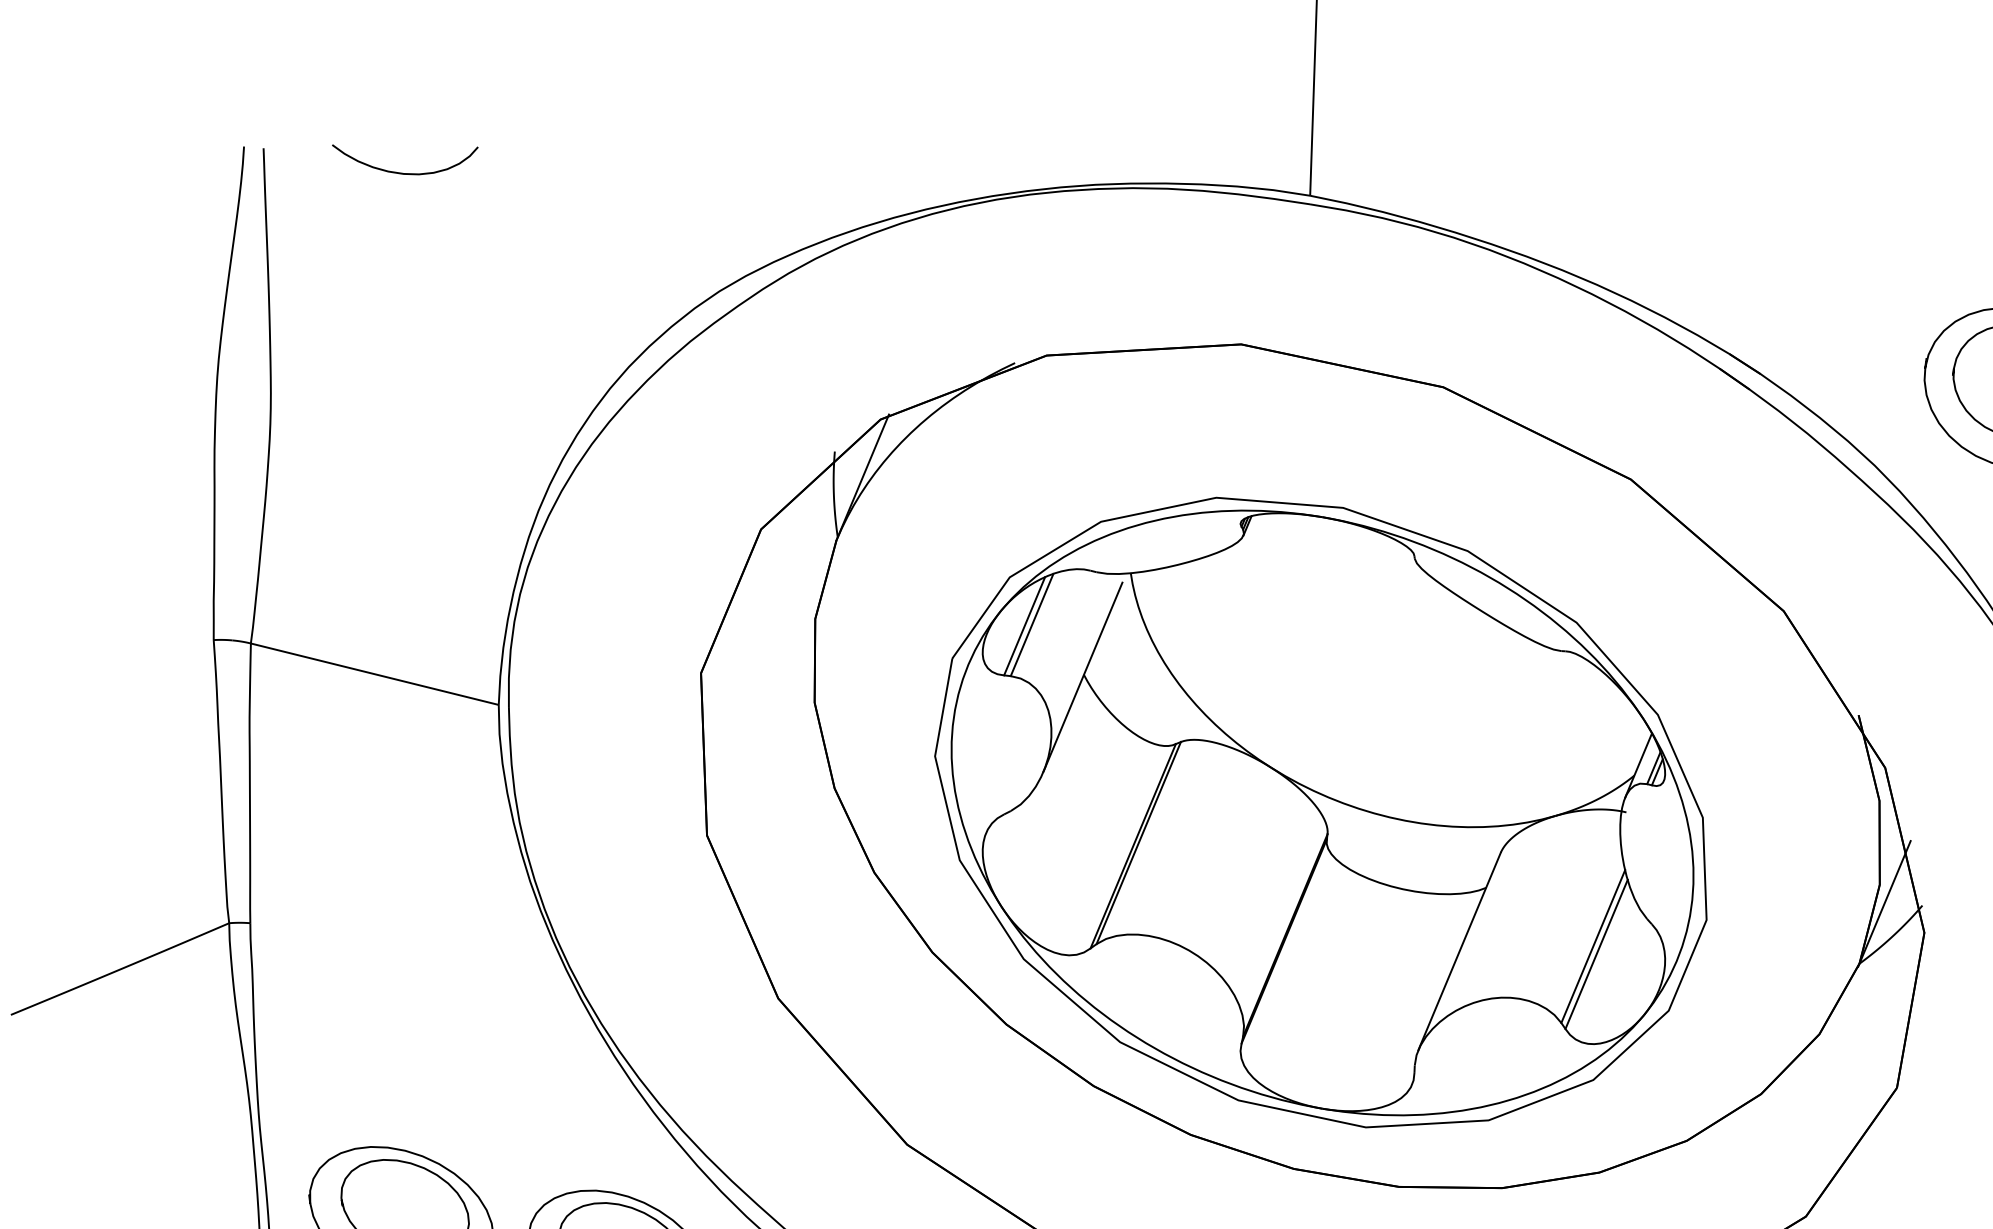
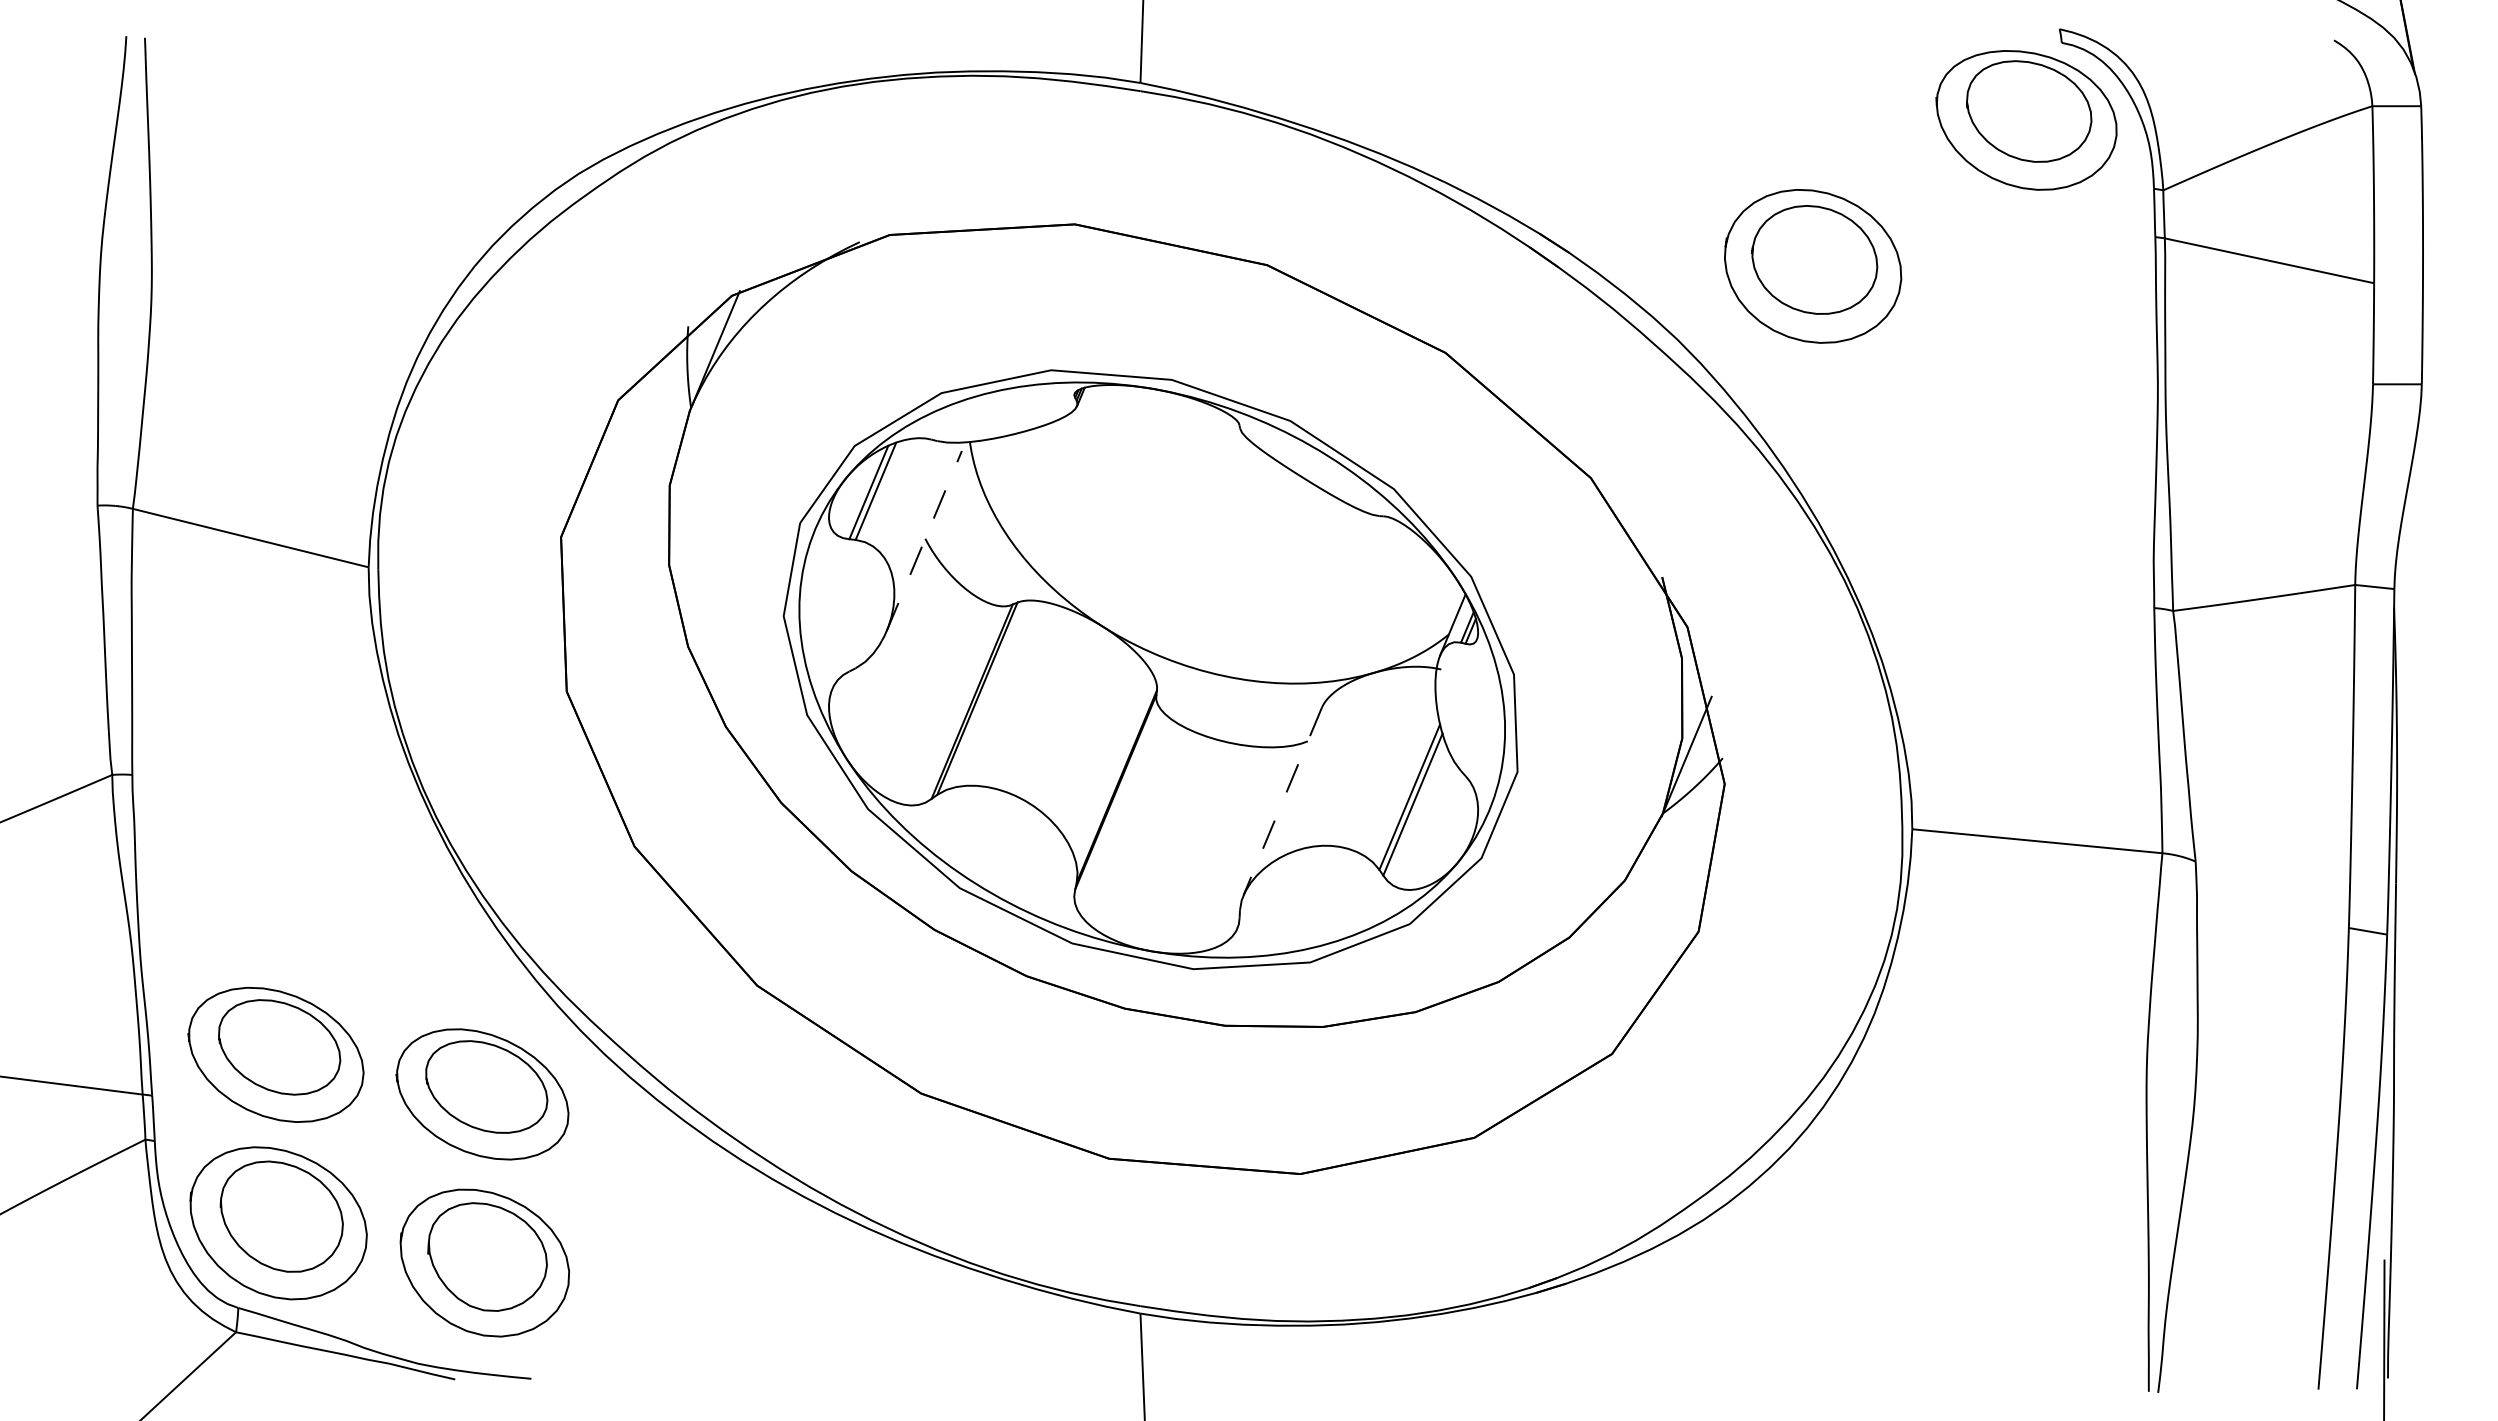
curve: (400, 172) -> (275, 60), removed
line: (1083, 677) -> (924, 541), solid -> dashed
line: (1459, 951) -> (1282, 801), solid -> dashed

